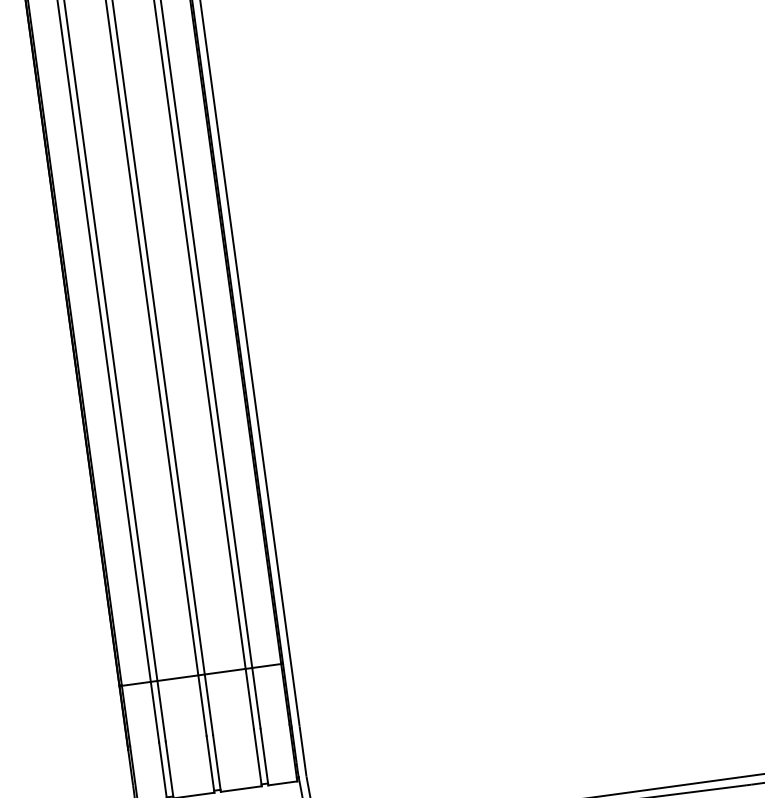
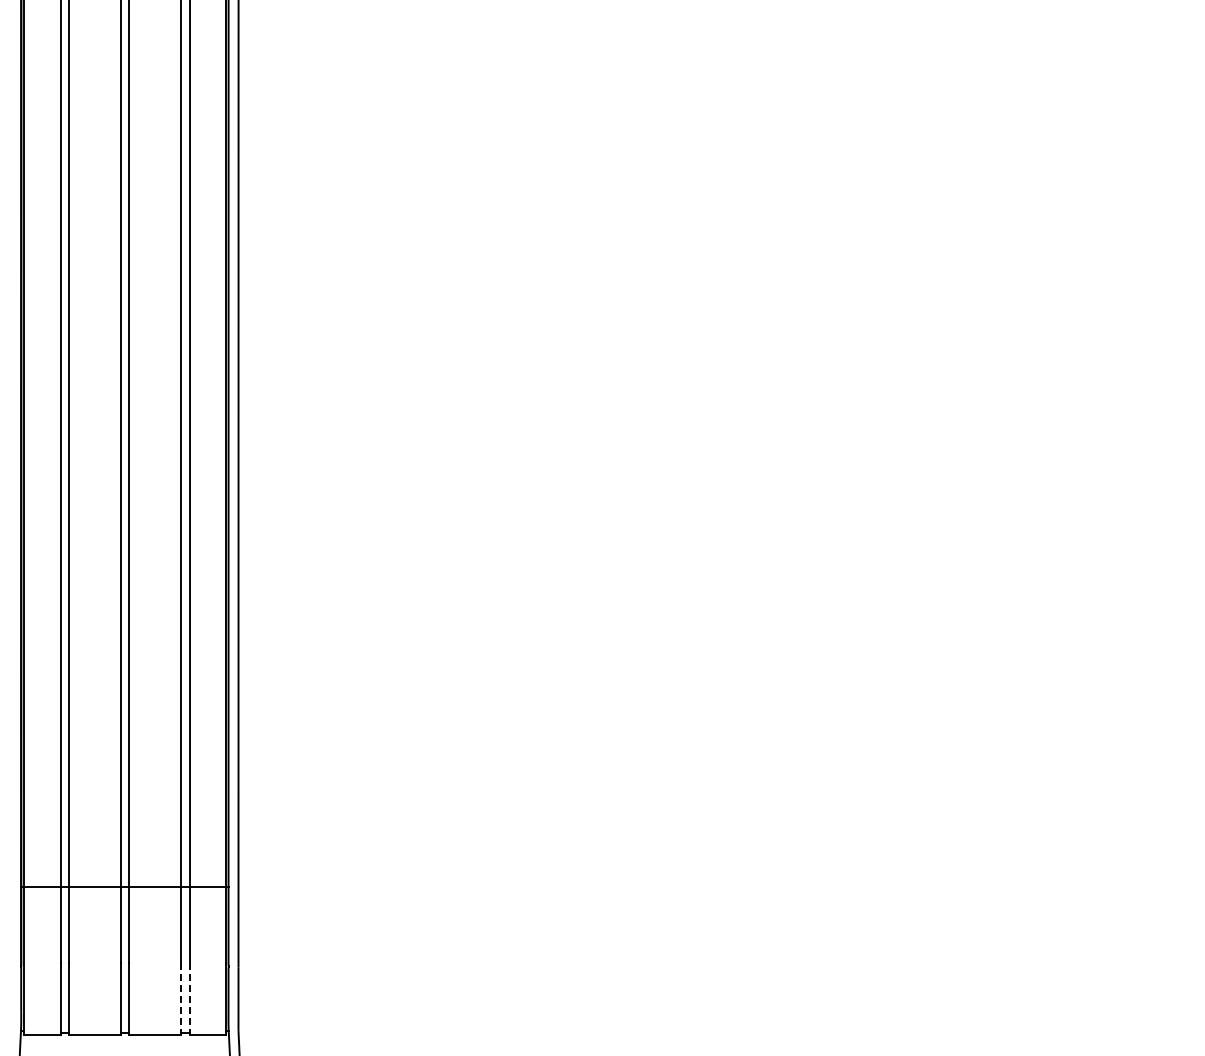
line: (258, 757) -> (181, 999), solid -> dashed
line: (264, 757) -> (189, 999), solid -> dashed

